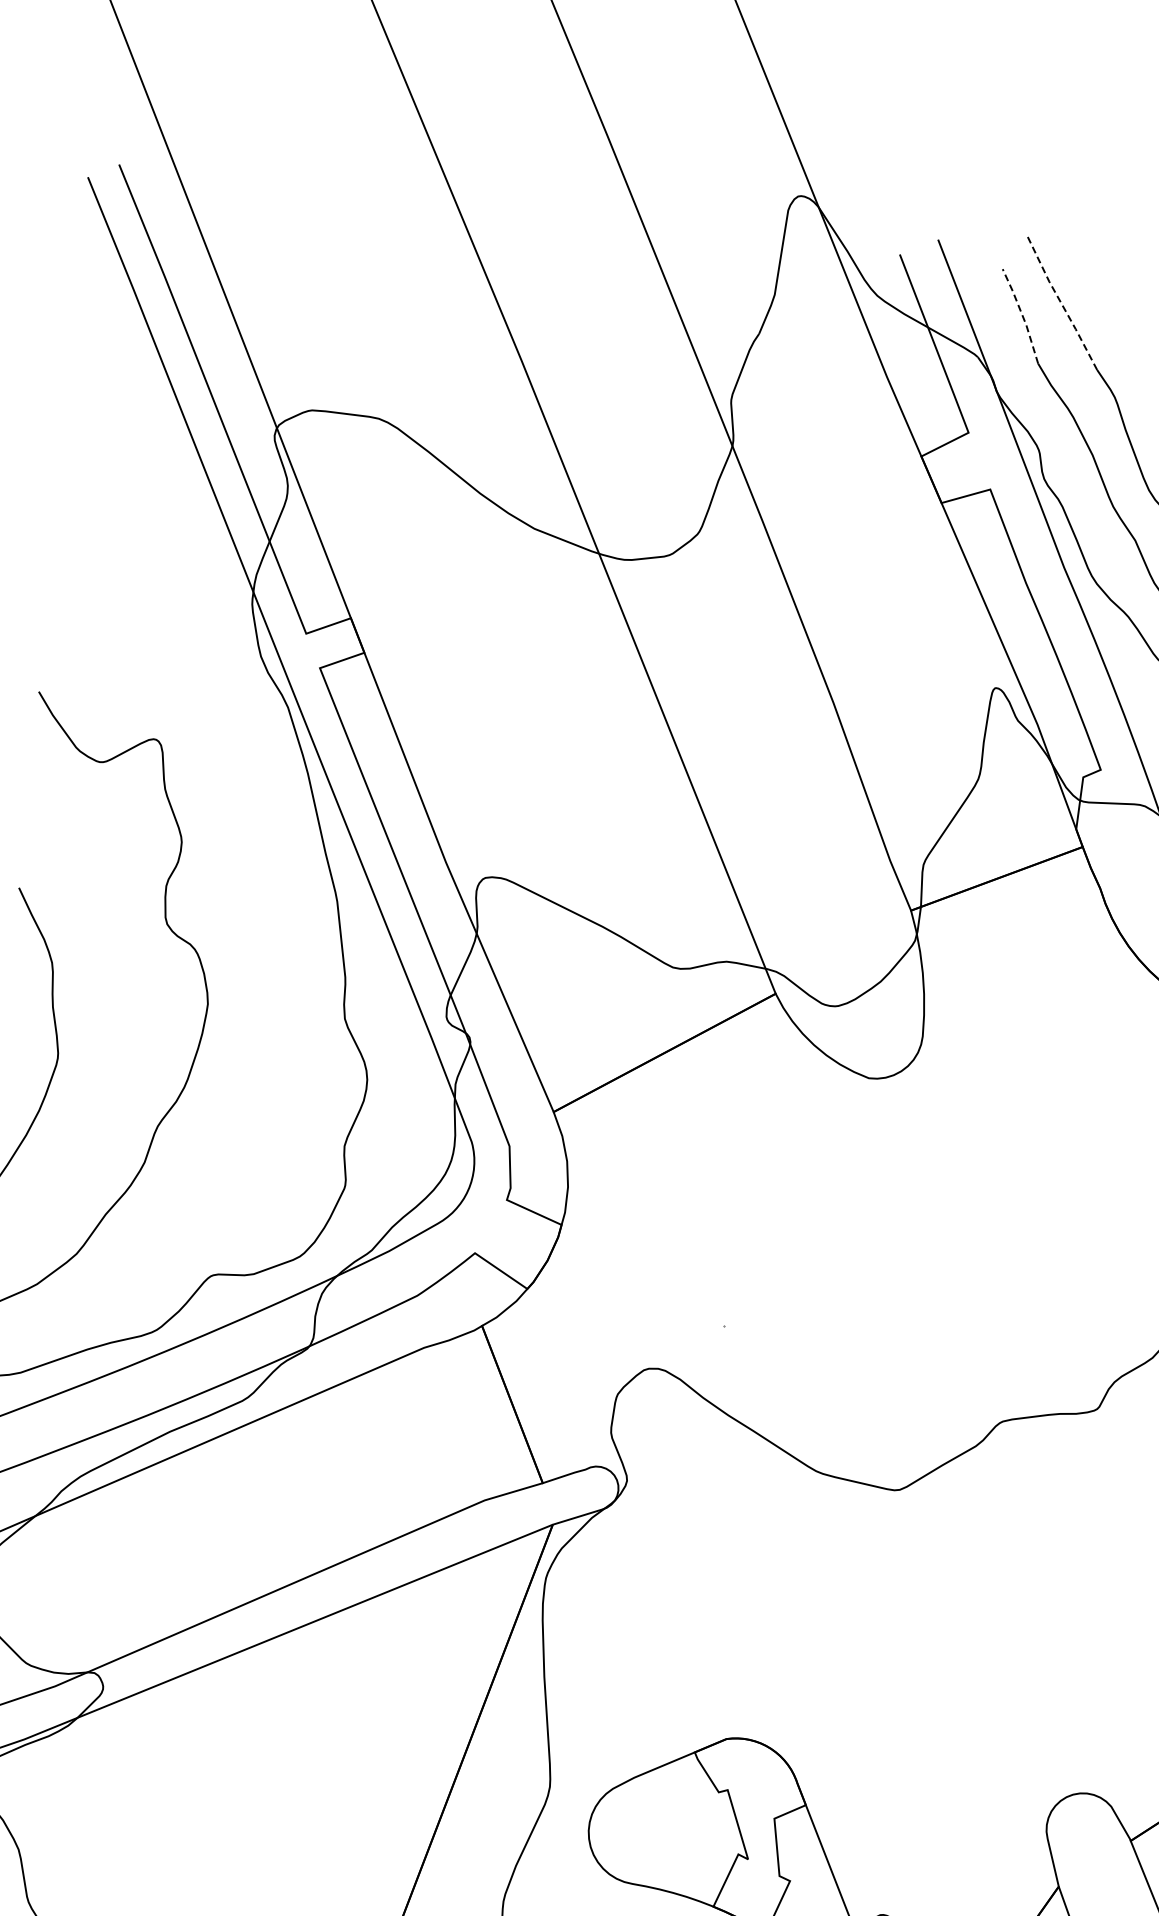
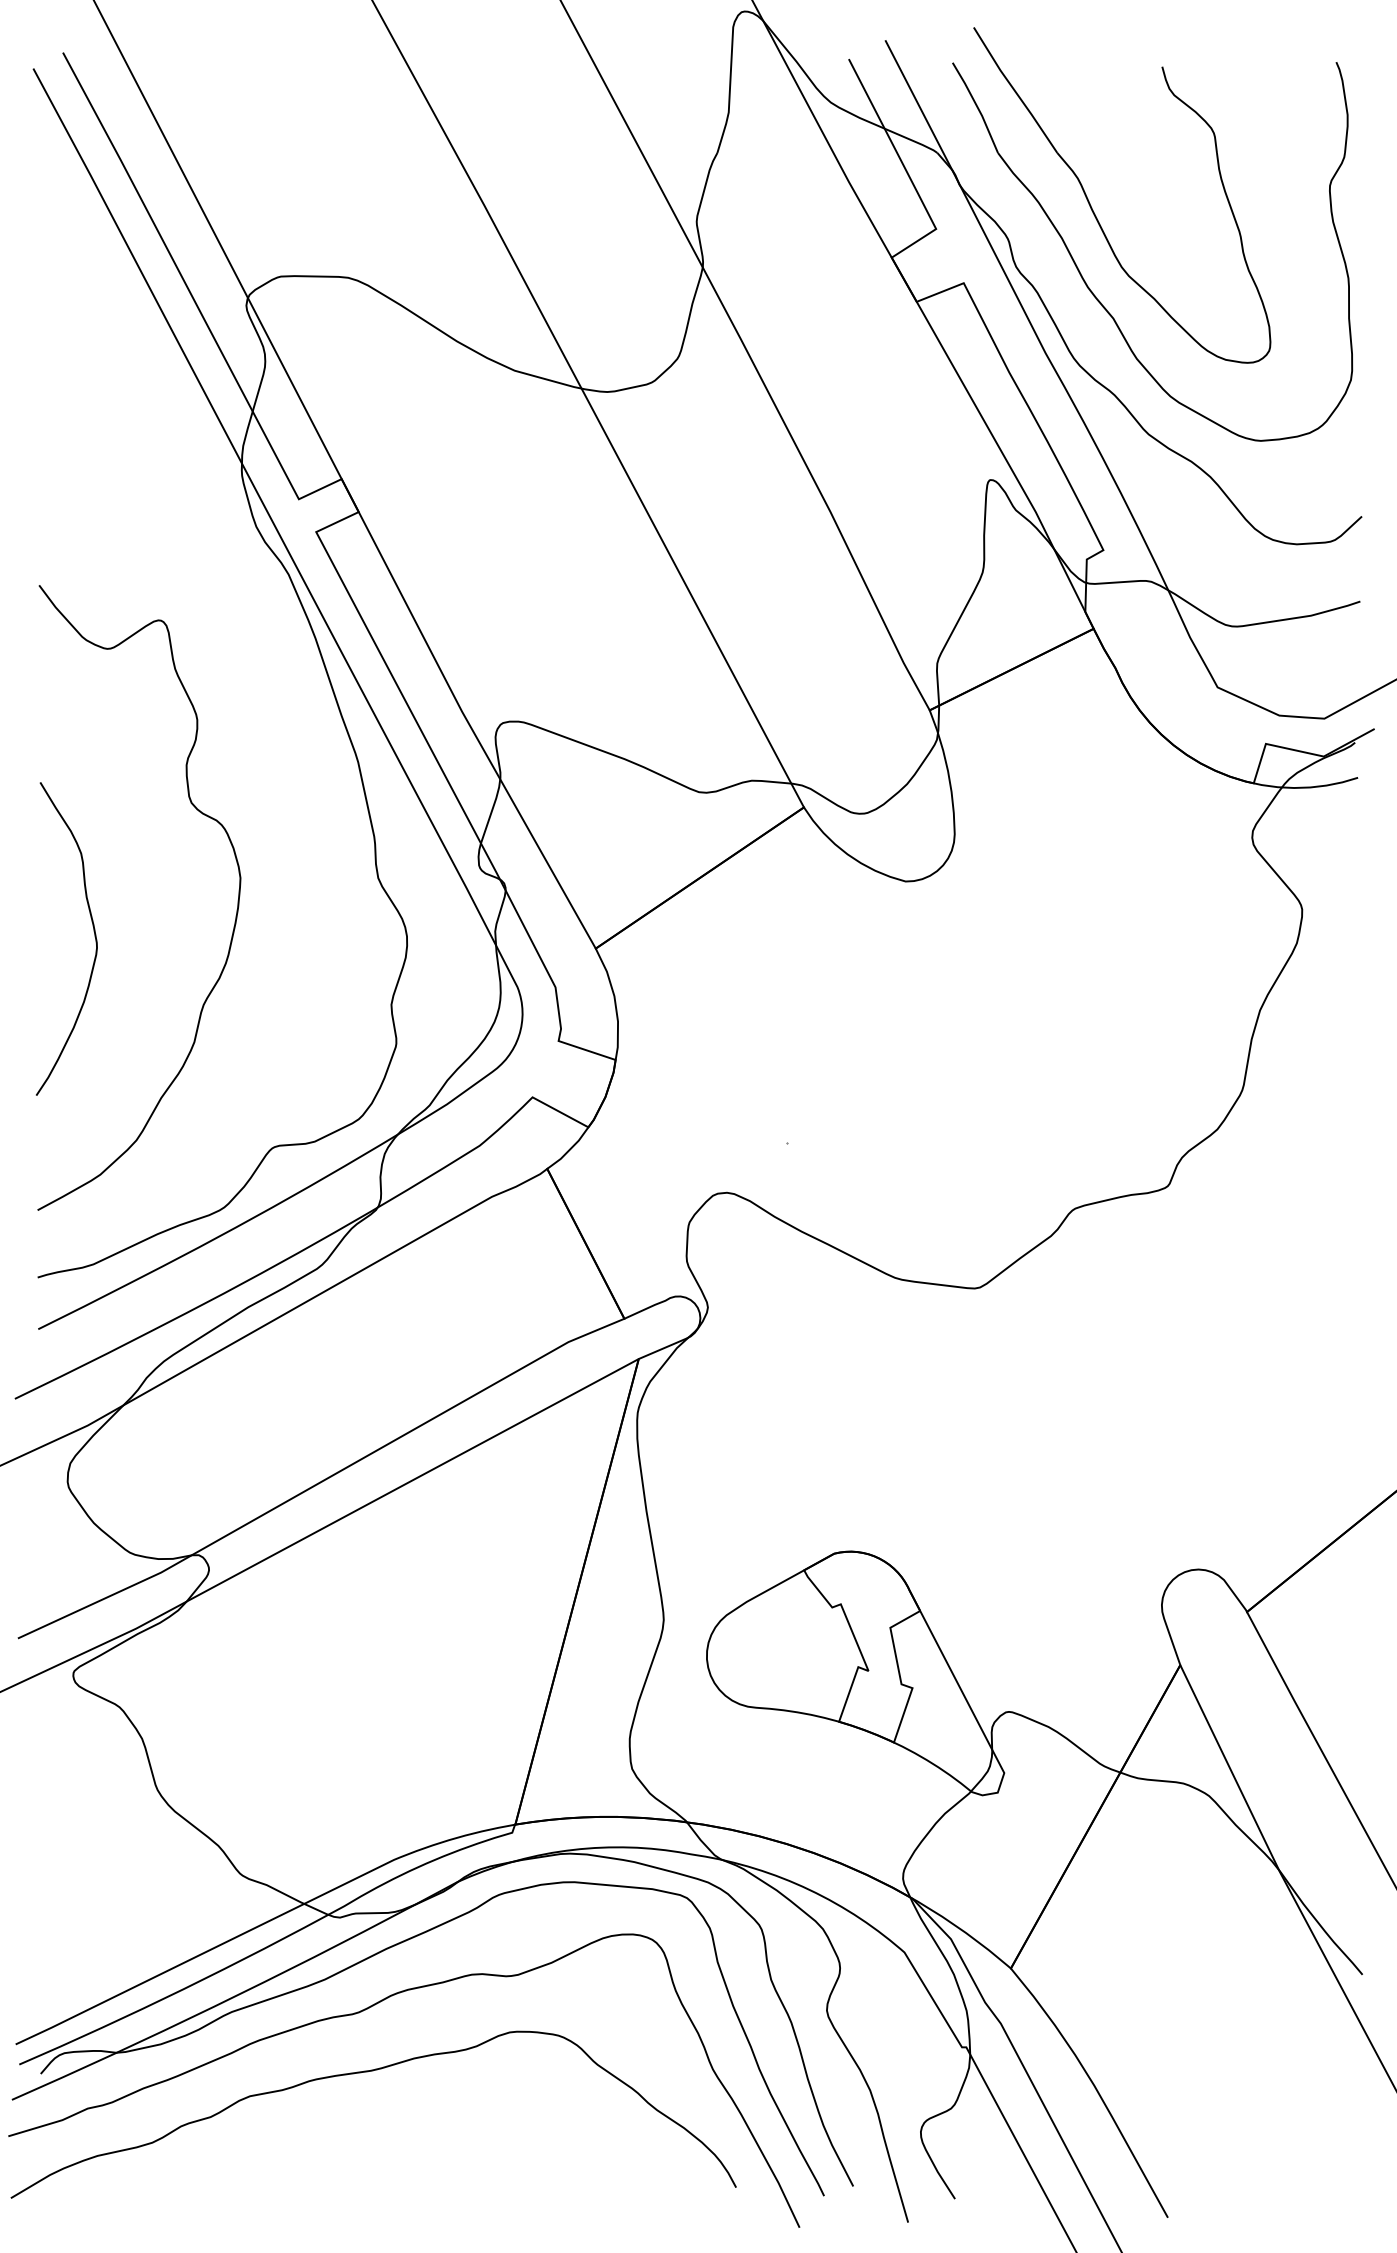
line: (1061, 303) -> (1014, 90), dashed -> solid
line: (1022, 316) -> (977, 107), dashed -> solid

